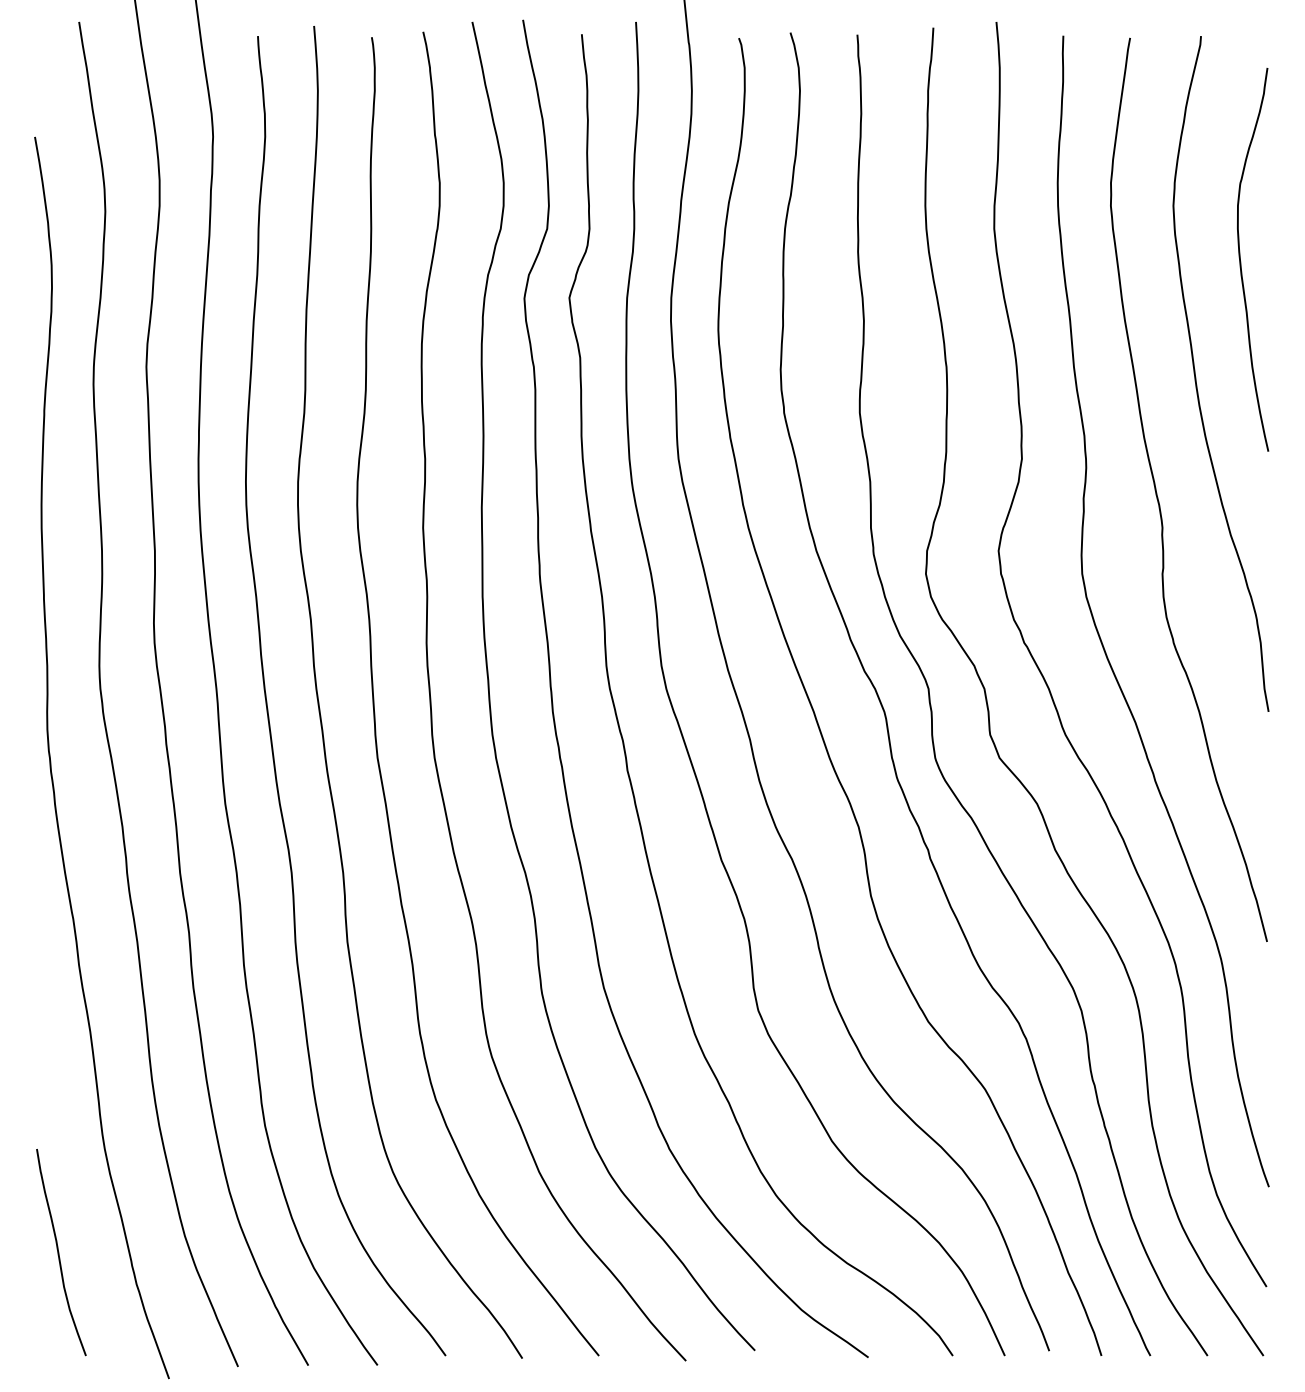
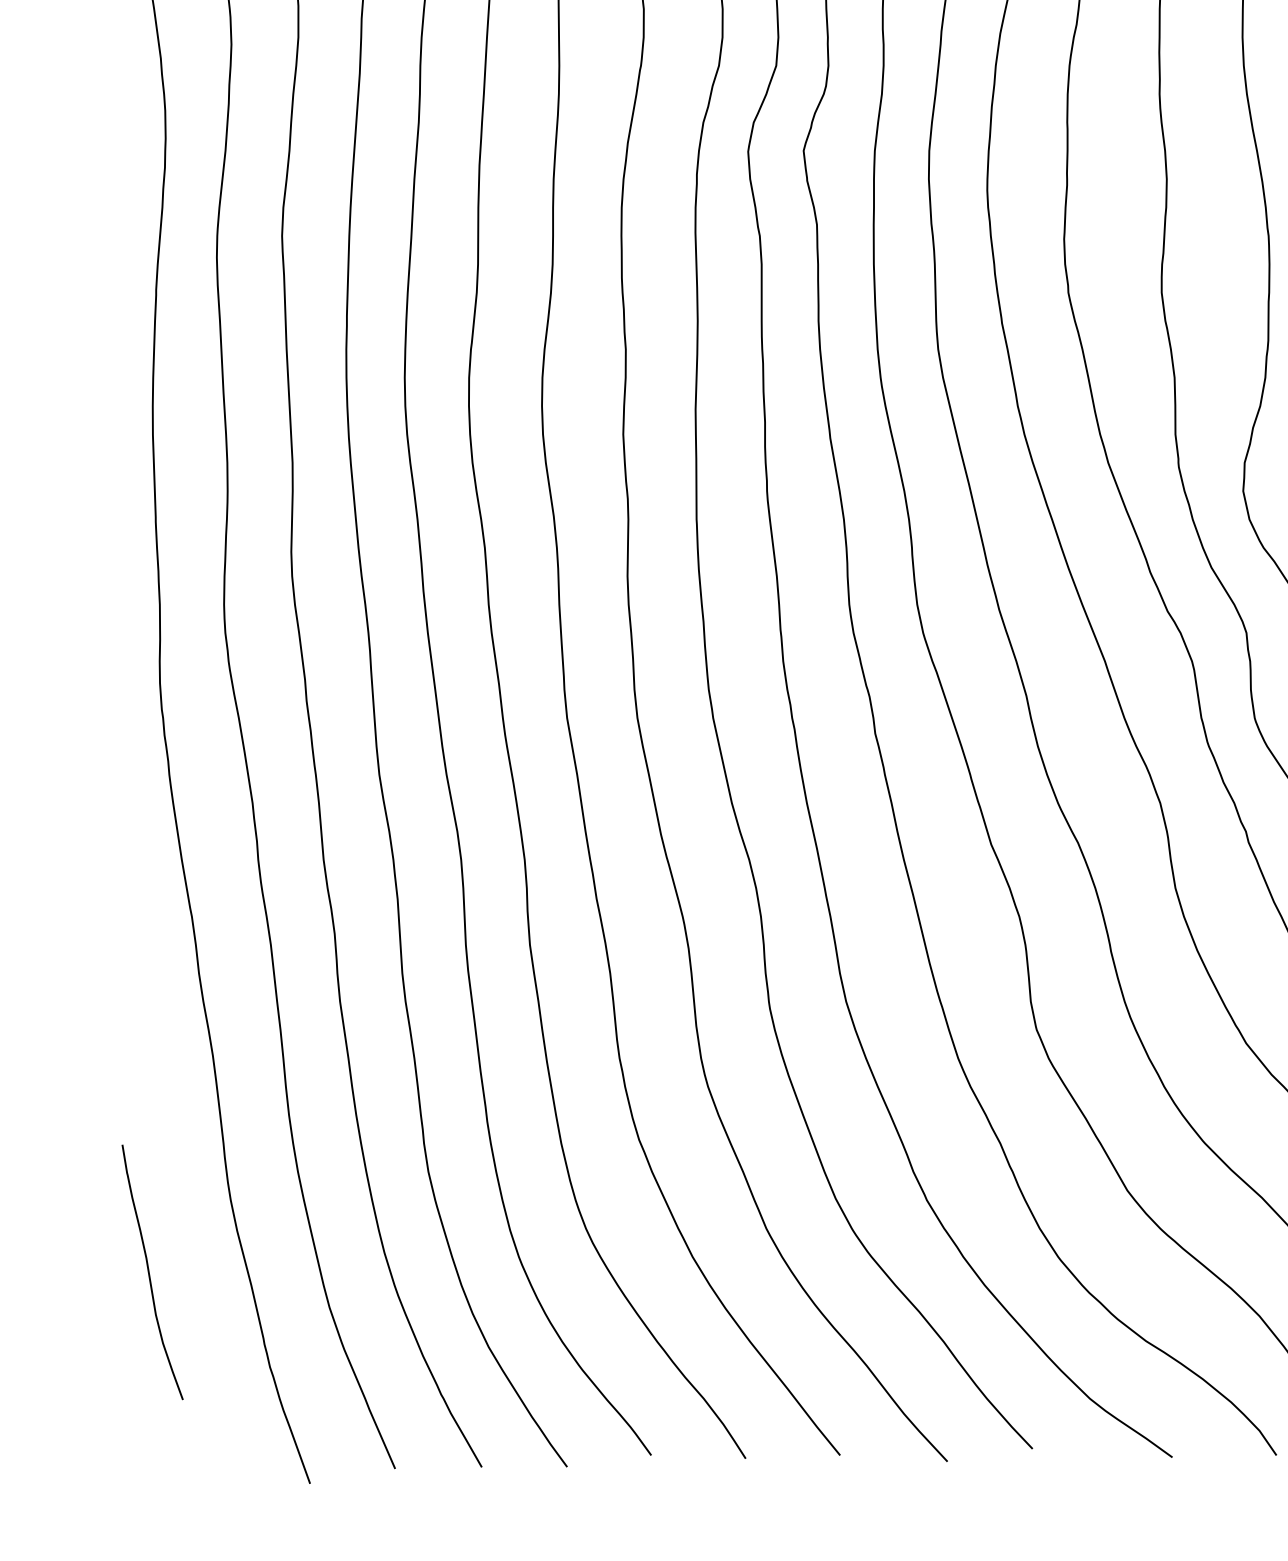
curve: (59, 1252) -> (150, 1272), moved

